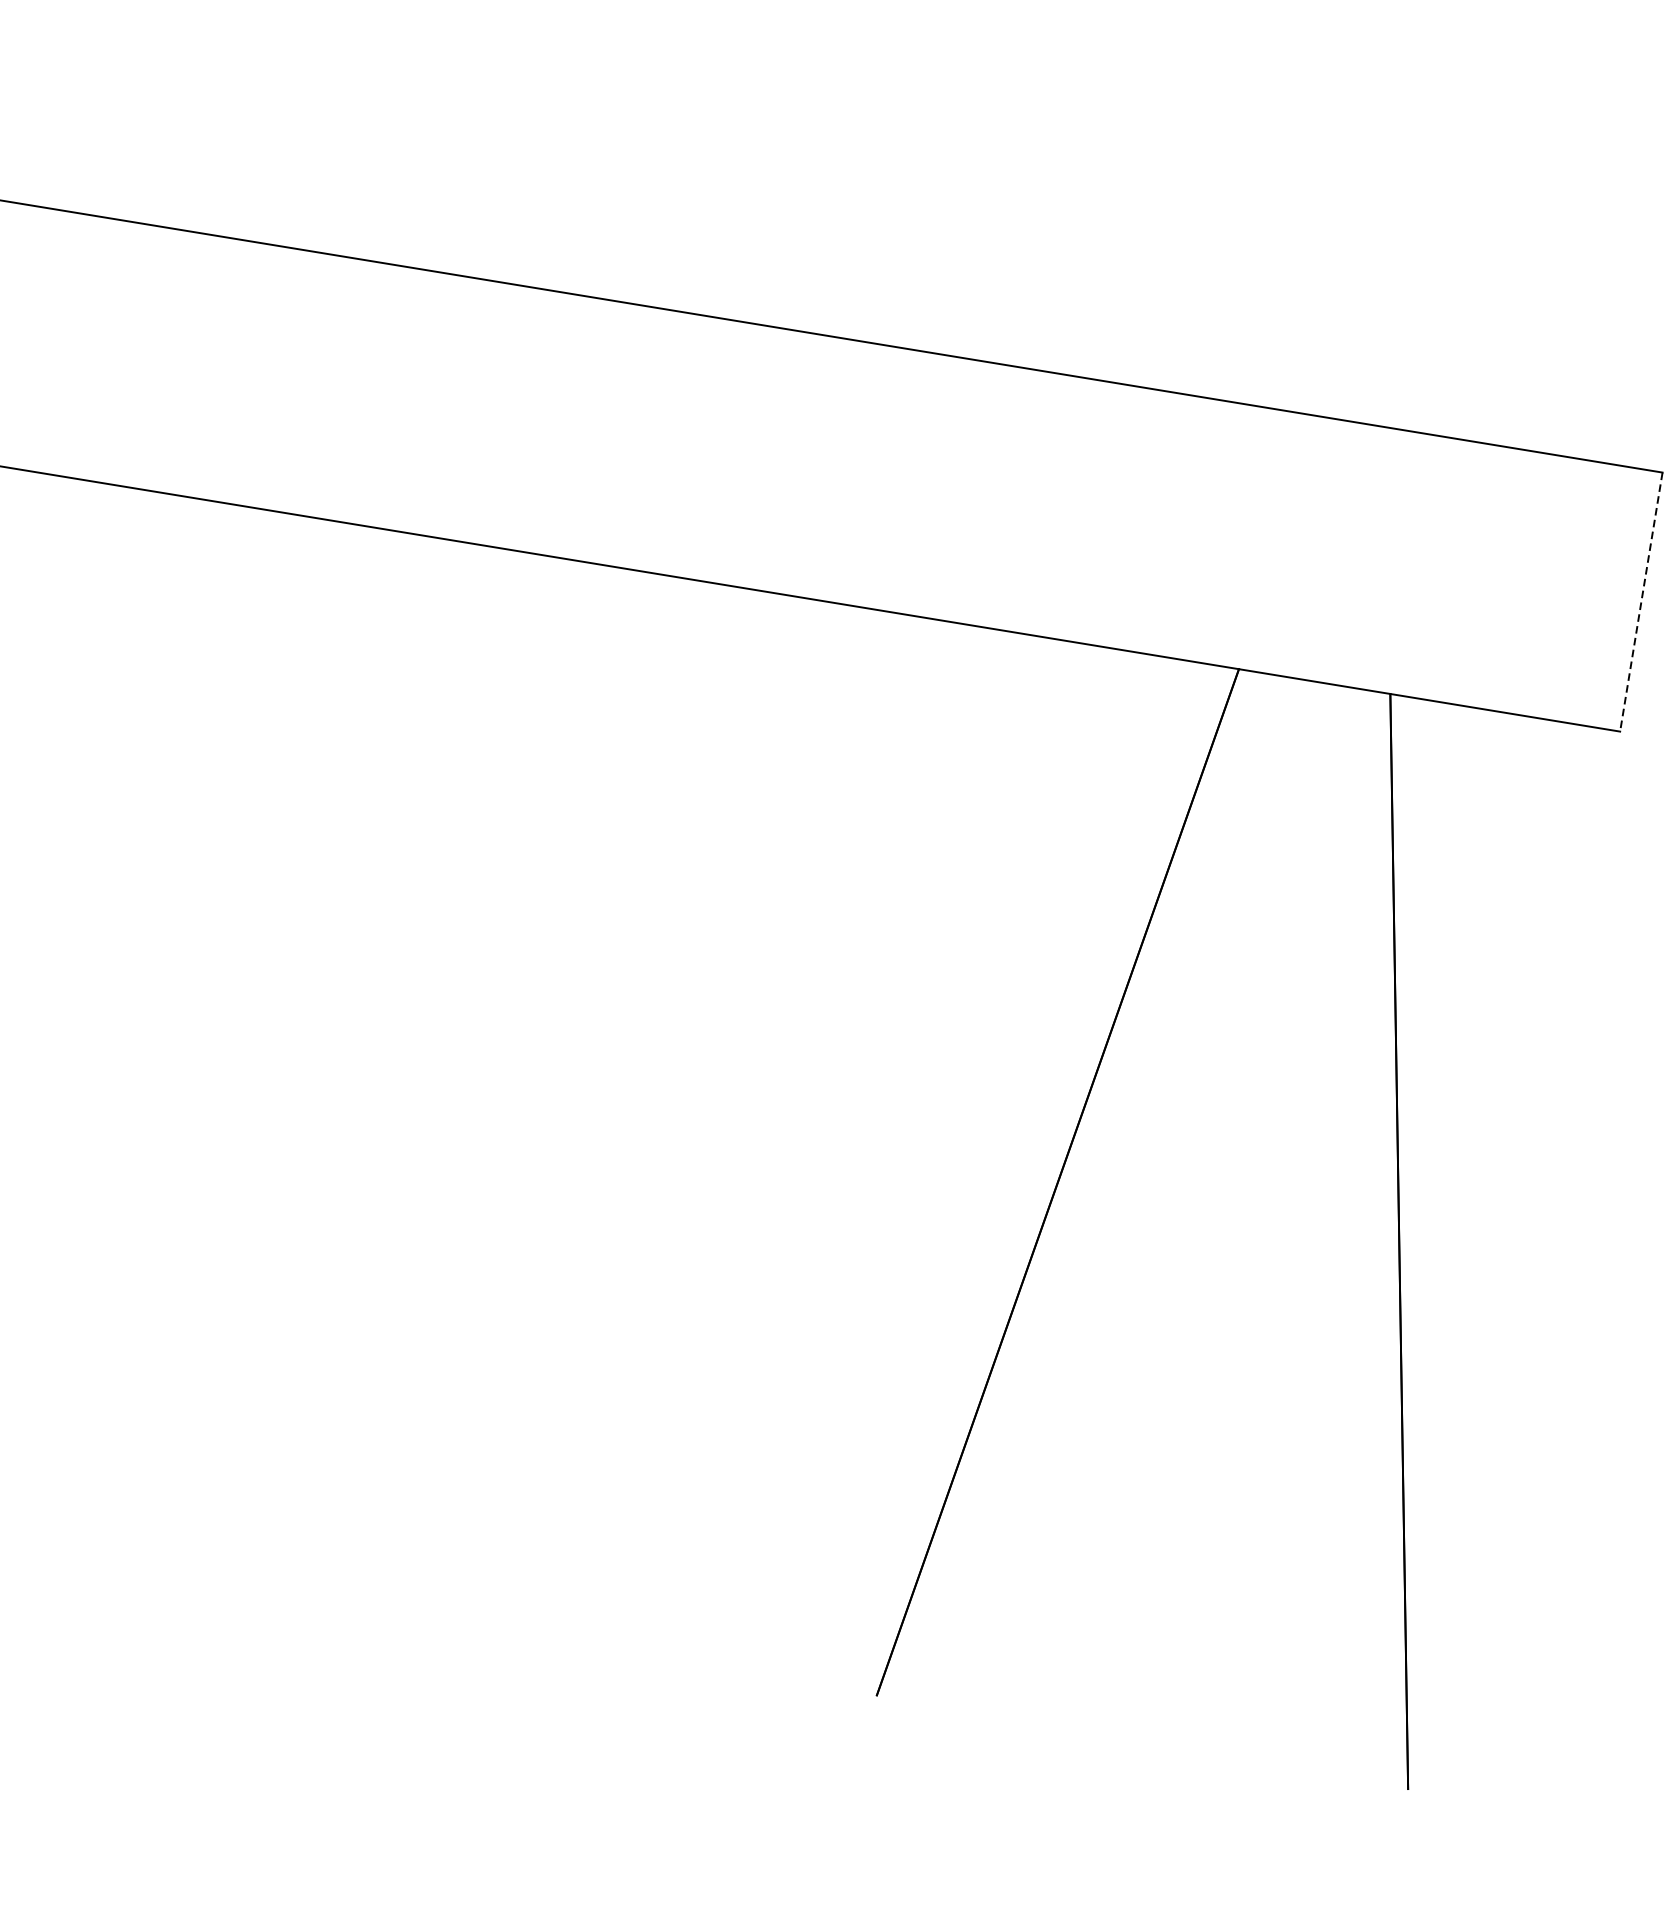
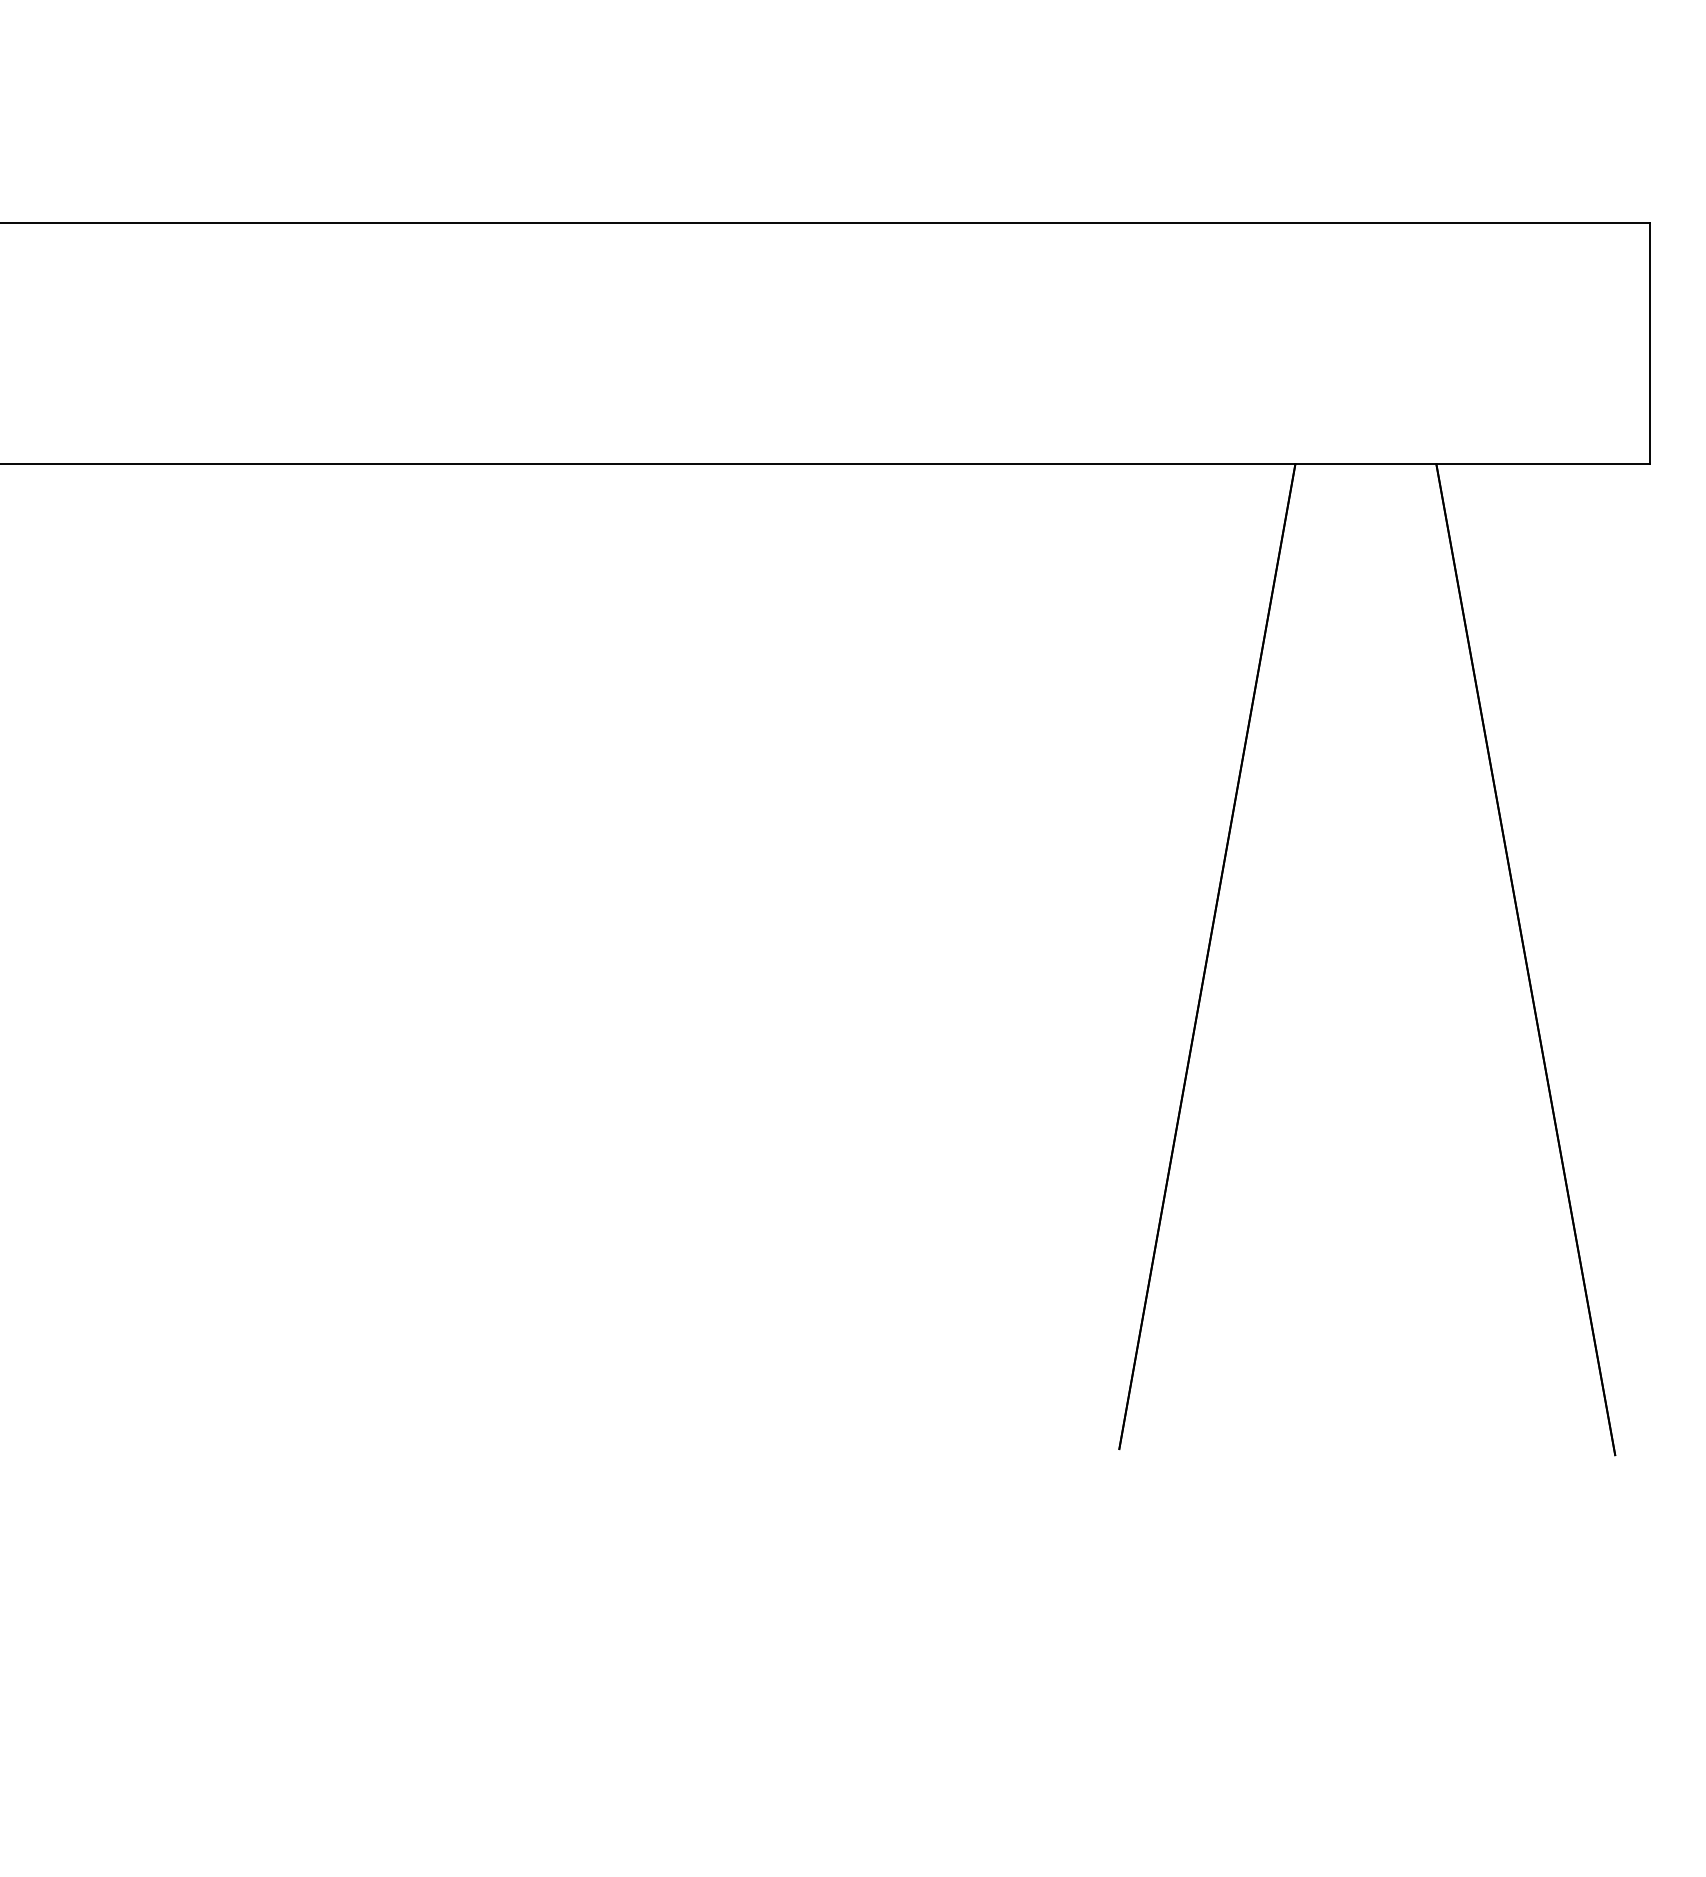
line: (1641, 601) -> (1650, 343), dashed -> solid

